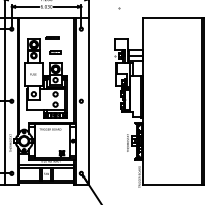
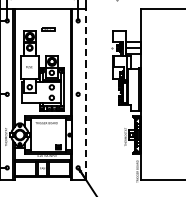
part: (55, 52) -> (51, 44), removed
line: (88, 101) -> (85, 94), solid -> dashed

